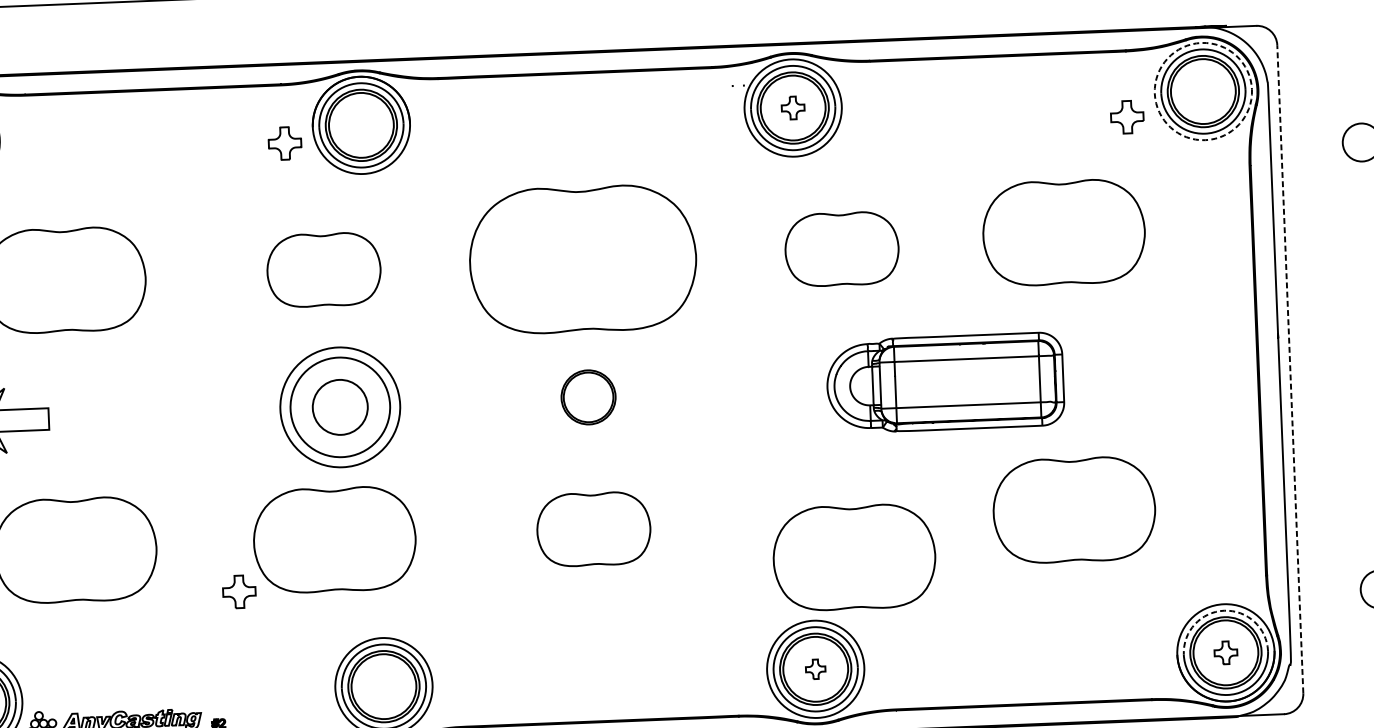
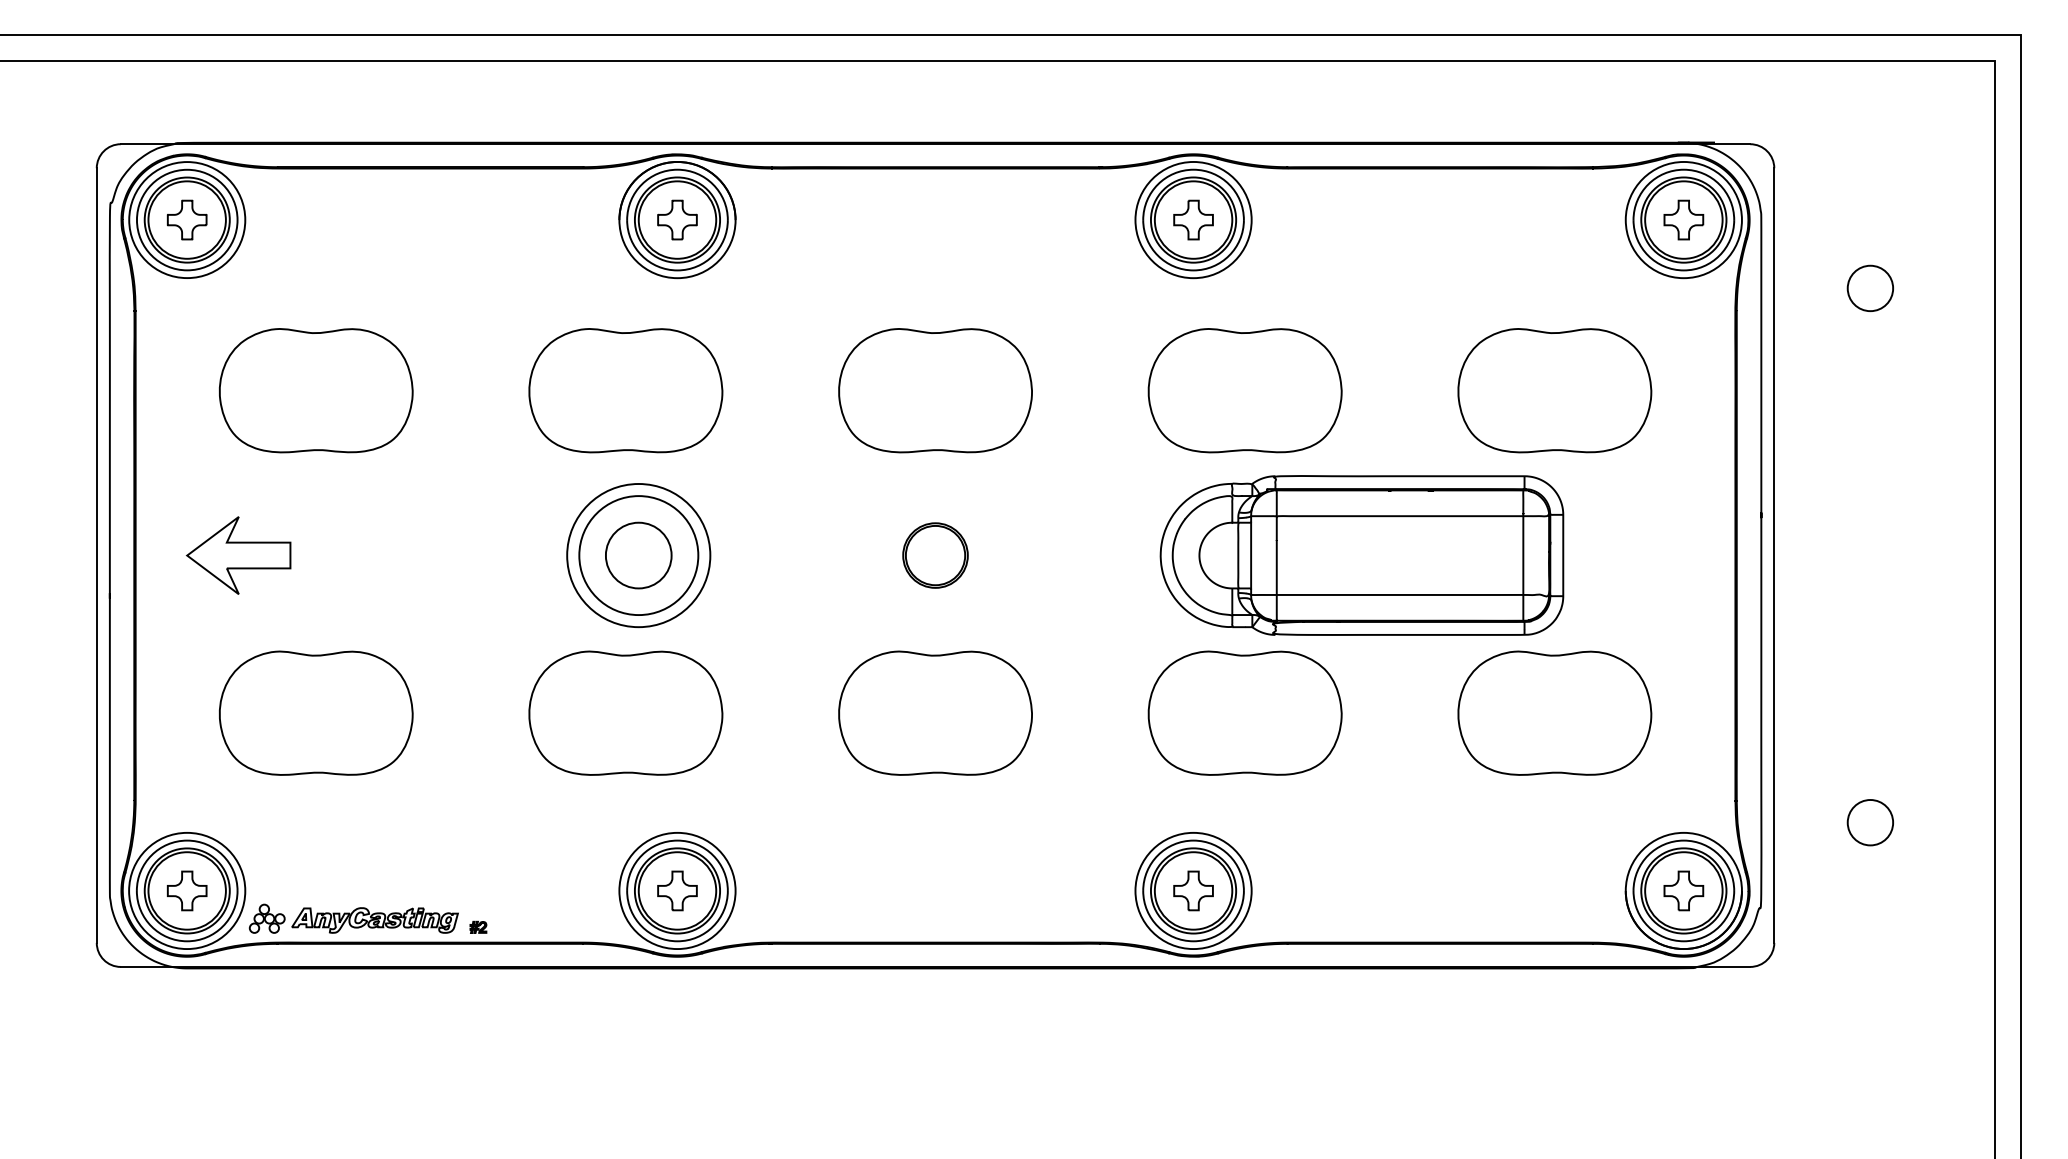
circle: (1203, 91) -> (1683, 219), dashed -> solid
part: (793, 107) -> (1193, 219), size x1.43
part: (1126, 116) -> (1683, 219), moved
part: (285, 143) -> (677, 219), moved
part: (1063, 232) -> (1554, 390), moved
part: (841, 248) -> (1244, 390), size x1.43
part: (583, 259) -> (935, 390), size x0.71
part: (323, 269) -> (625, 390), size x1.43
line: (1290, 369) -> (1774, 555), dashed -> solid
part: (944, 383) -> (1361, 555), size x1.43
part: (1074, 509) -> (1554, 712), moved
part: (593, 528) -> (935, 712), size x1.43
part: (853, 556) -> (1244, 712), moved
part: (239, 591) -> (677, 890), moved
arc: (1223, 610) -> (1683, 840), dashed -> solid
part: (1225, 652) -> (1683, 890), size x1.43
part: (815, 668) -> (1193, 890), size x1.67

